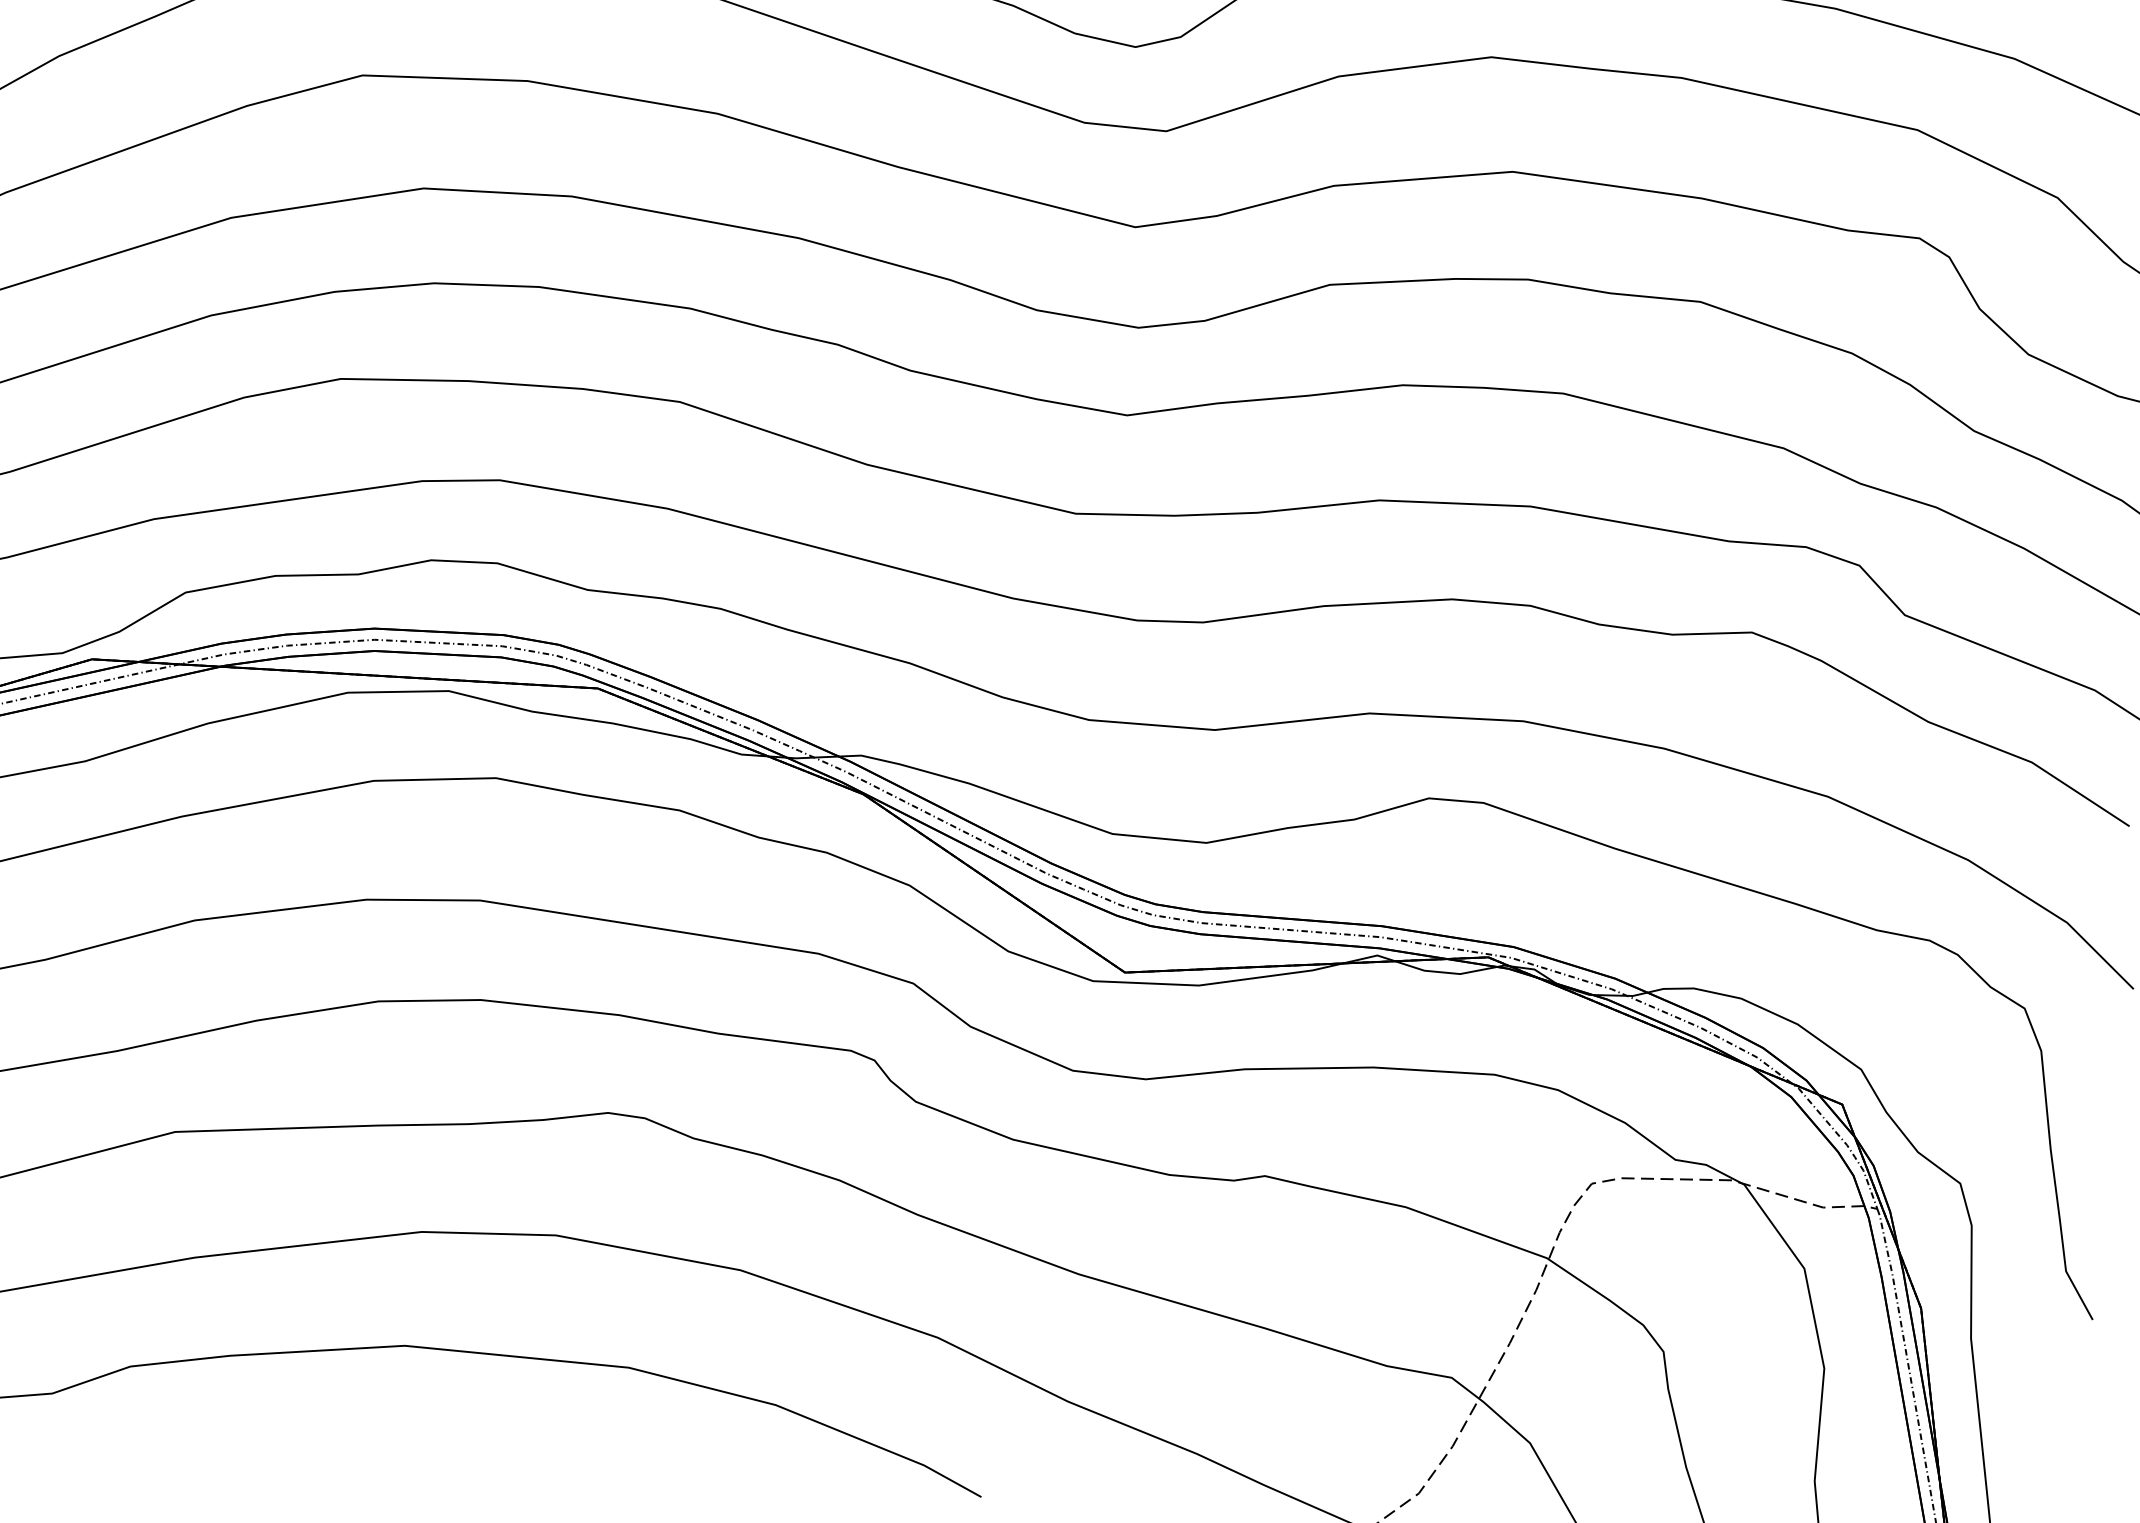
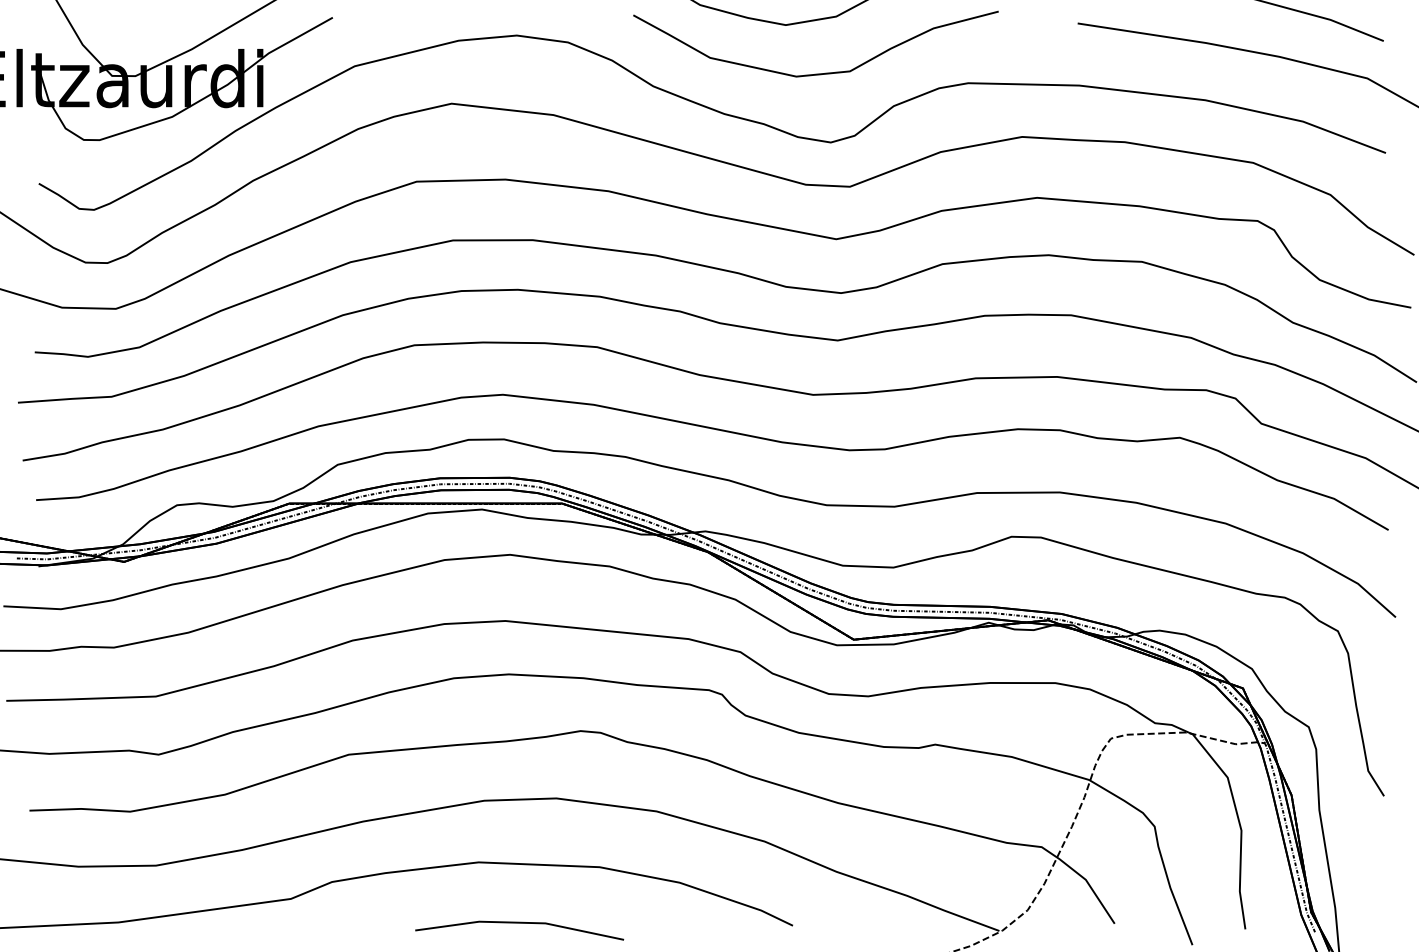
part: (473, 1463) -> (519, 923), added

